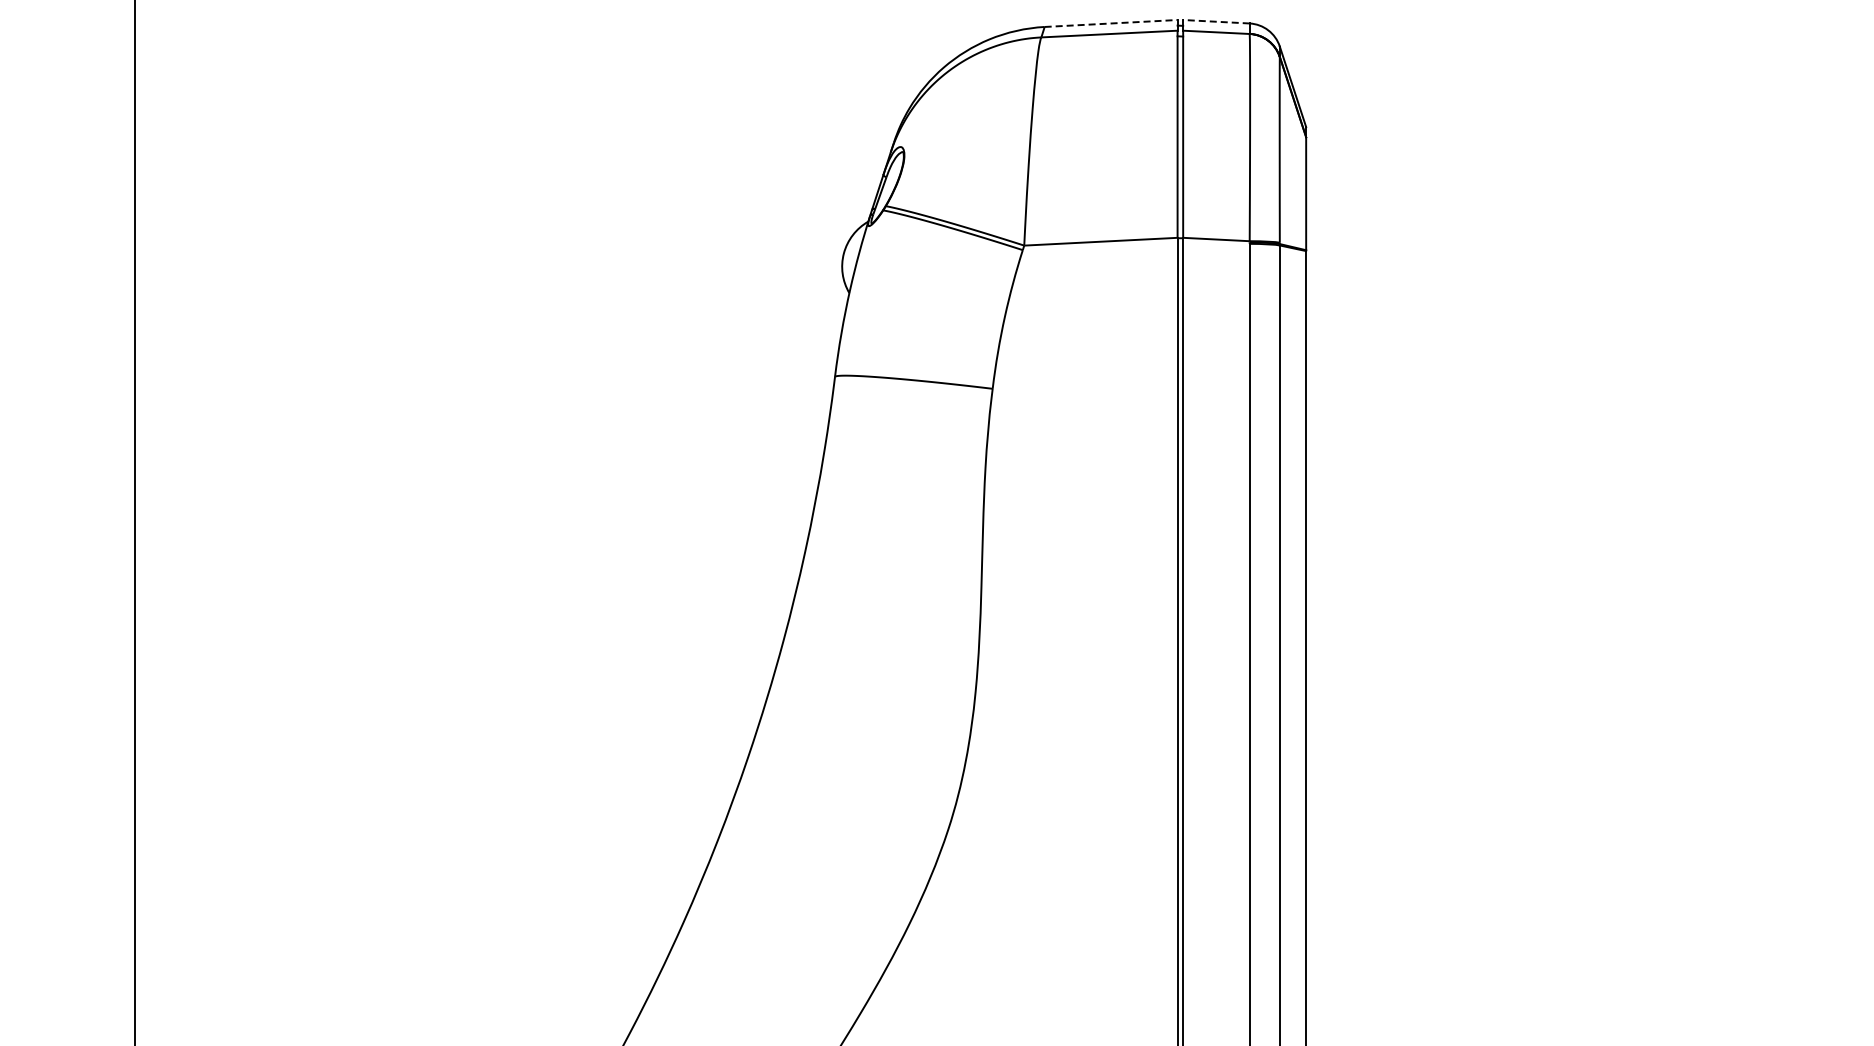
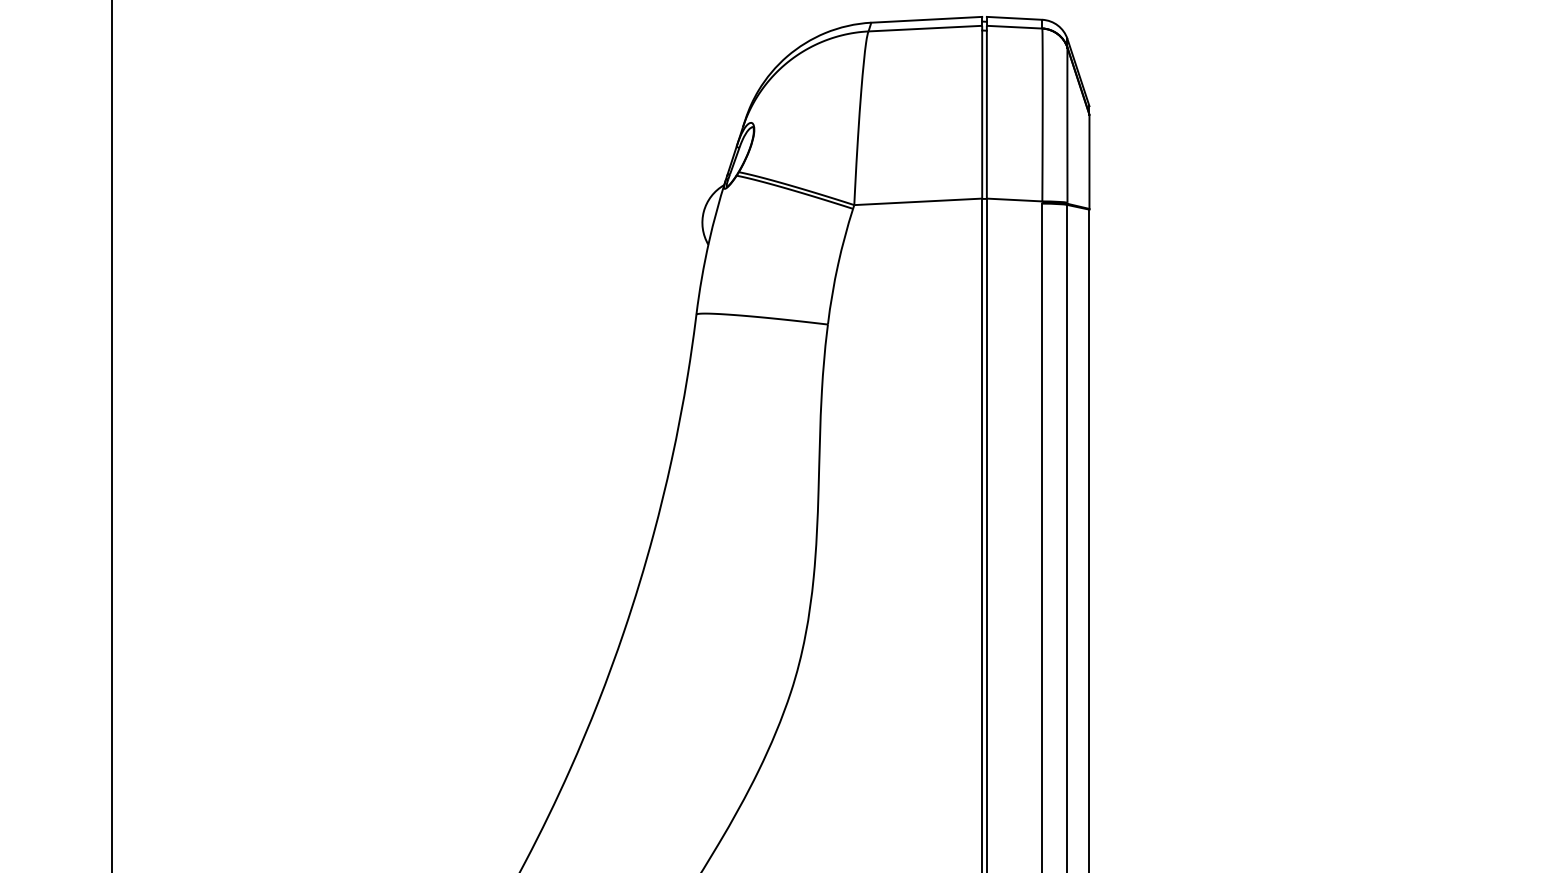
line: (1215, 21) -> (1013, 18), dashed -> solid
line: (1111, 23) -> (927, 19), dashed -> solid

